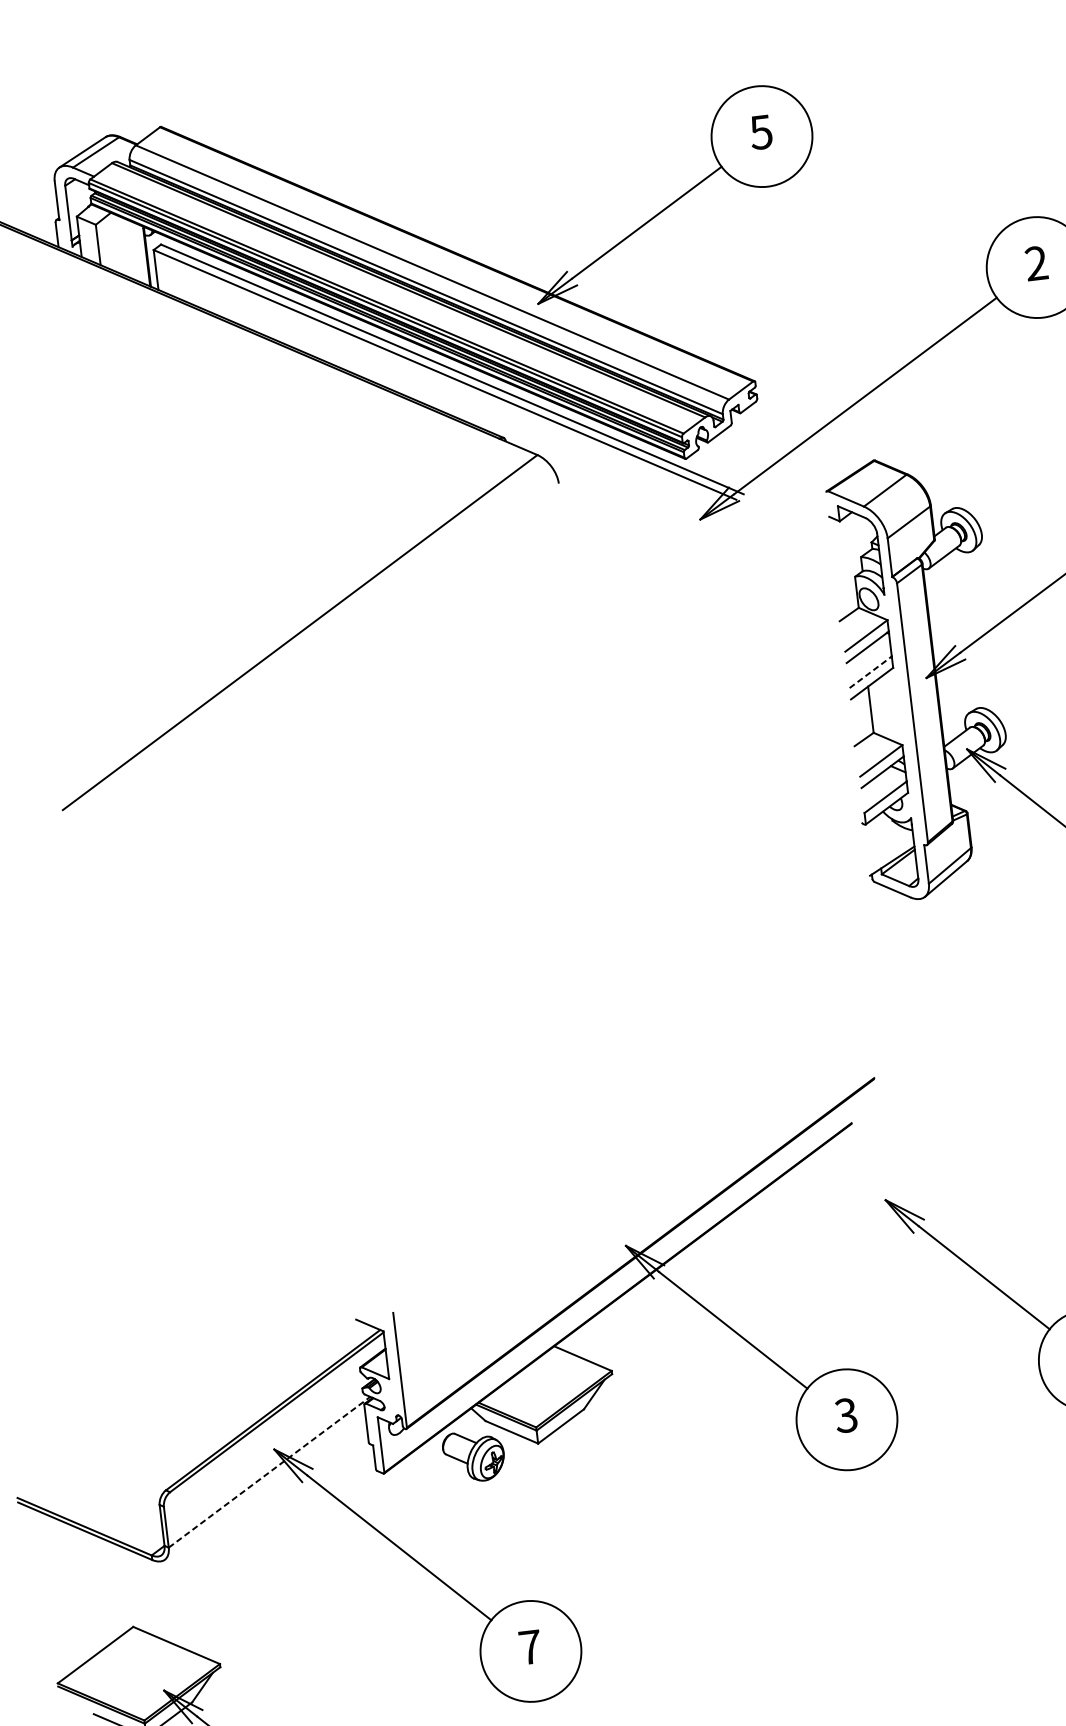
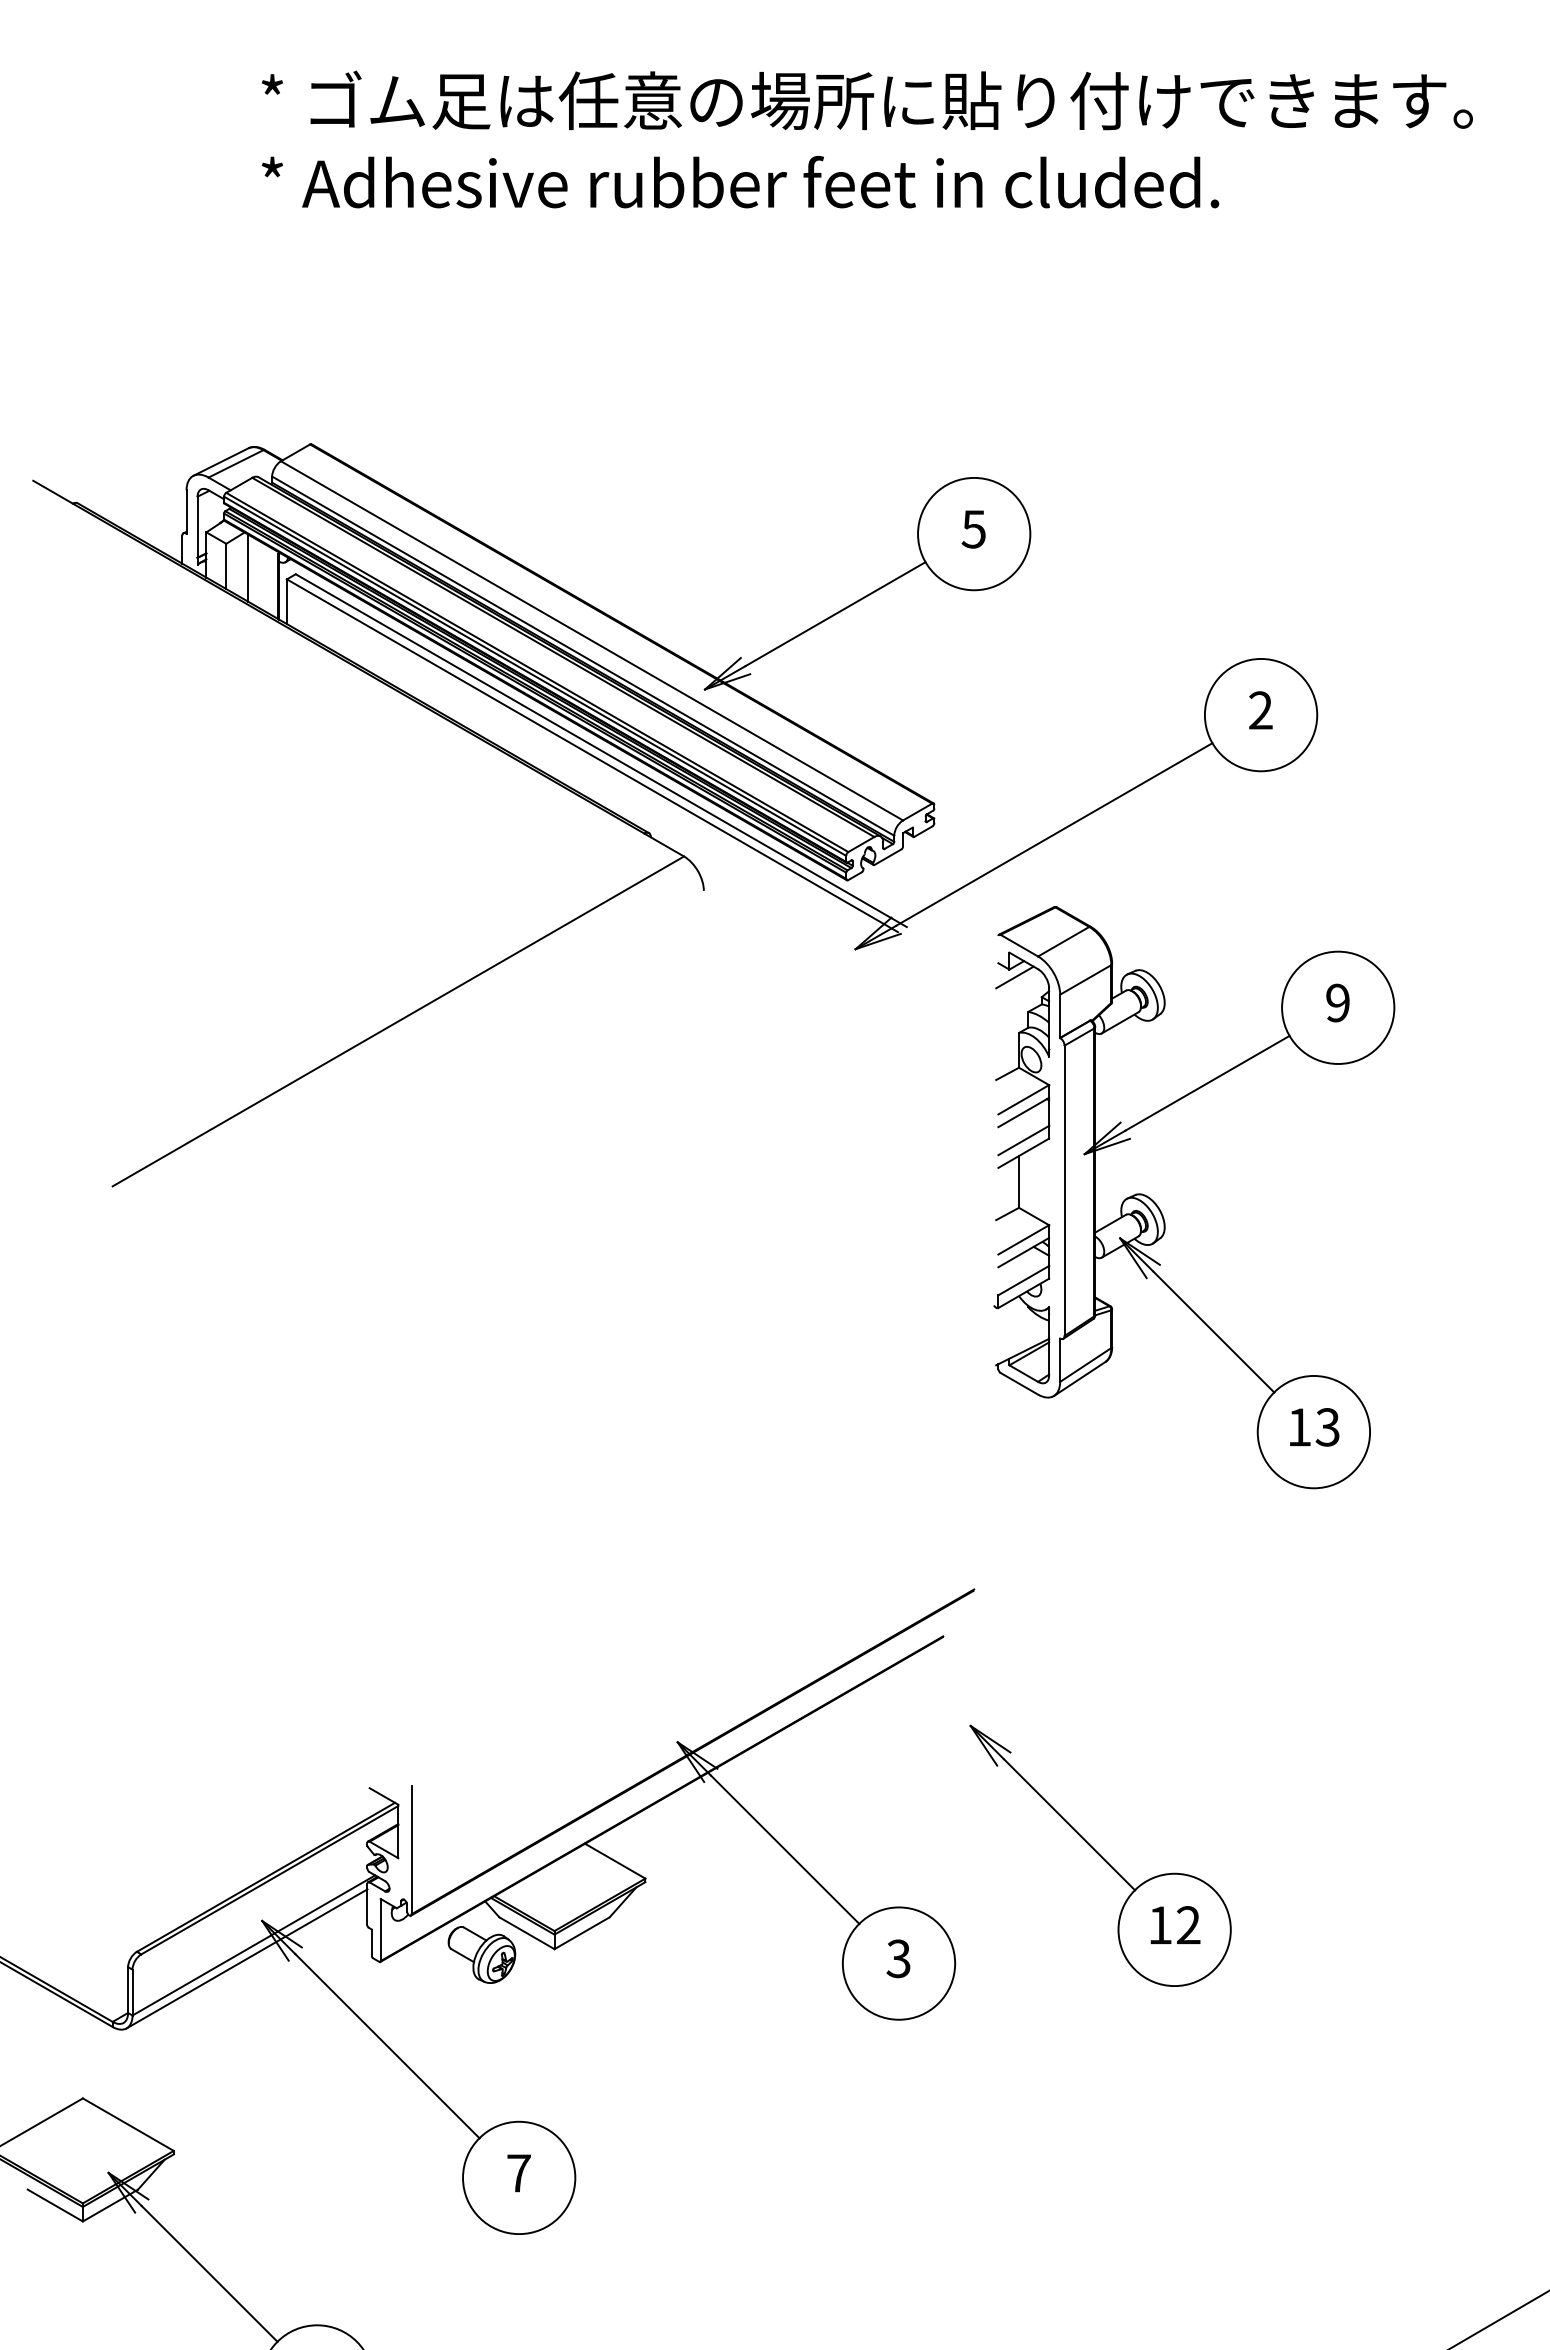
line: (118, 243) -> (248, 567), added
line: (845, 527) -> (1014, 977), added
line: (871, 672) -> (1024, 1140), dashed -> solid
line: (270, 1472) -> (254, 1945), dashed -> solid
line: (264, 1484) -> (246, 1958), added

